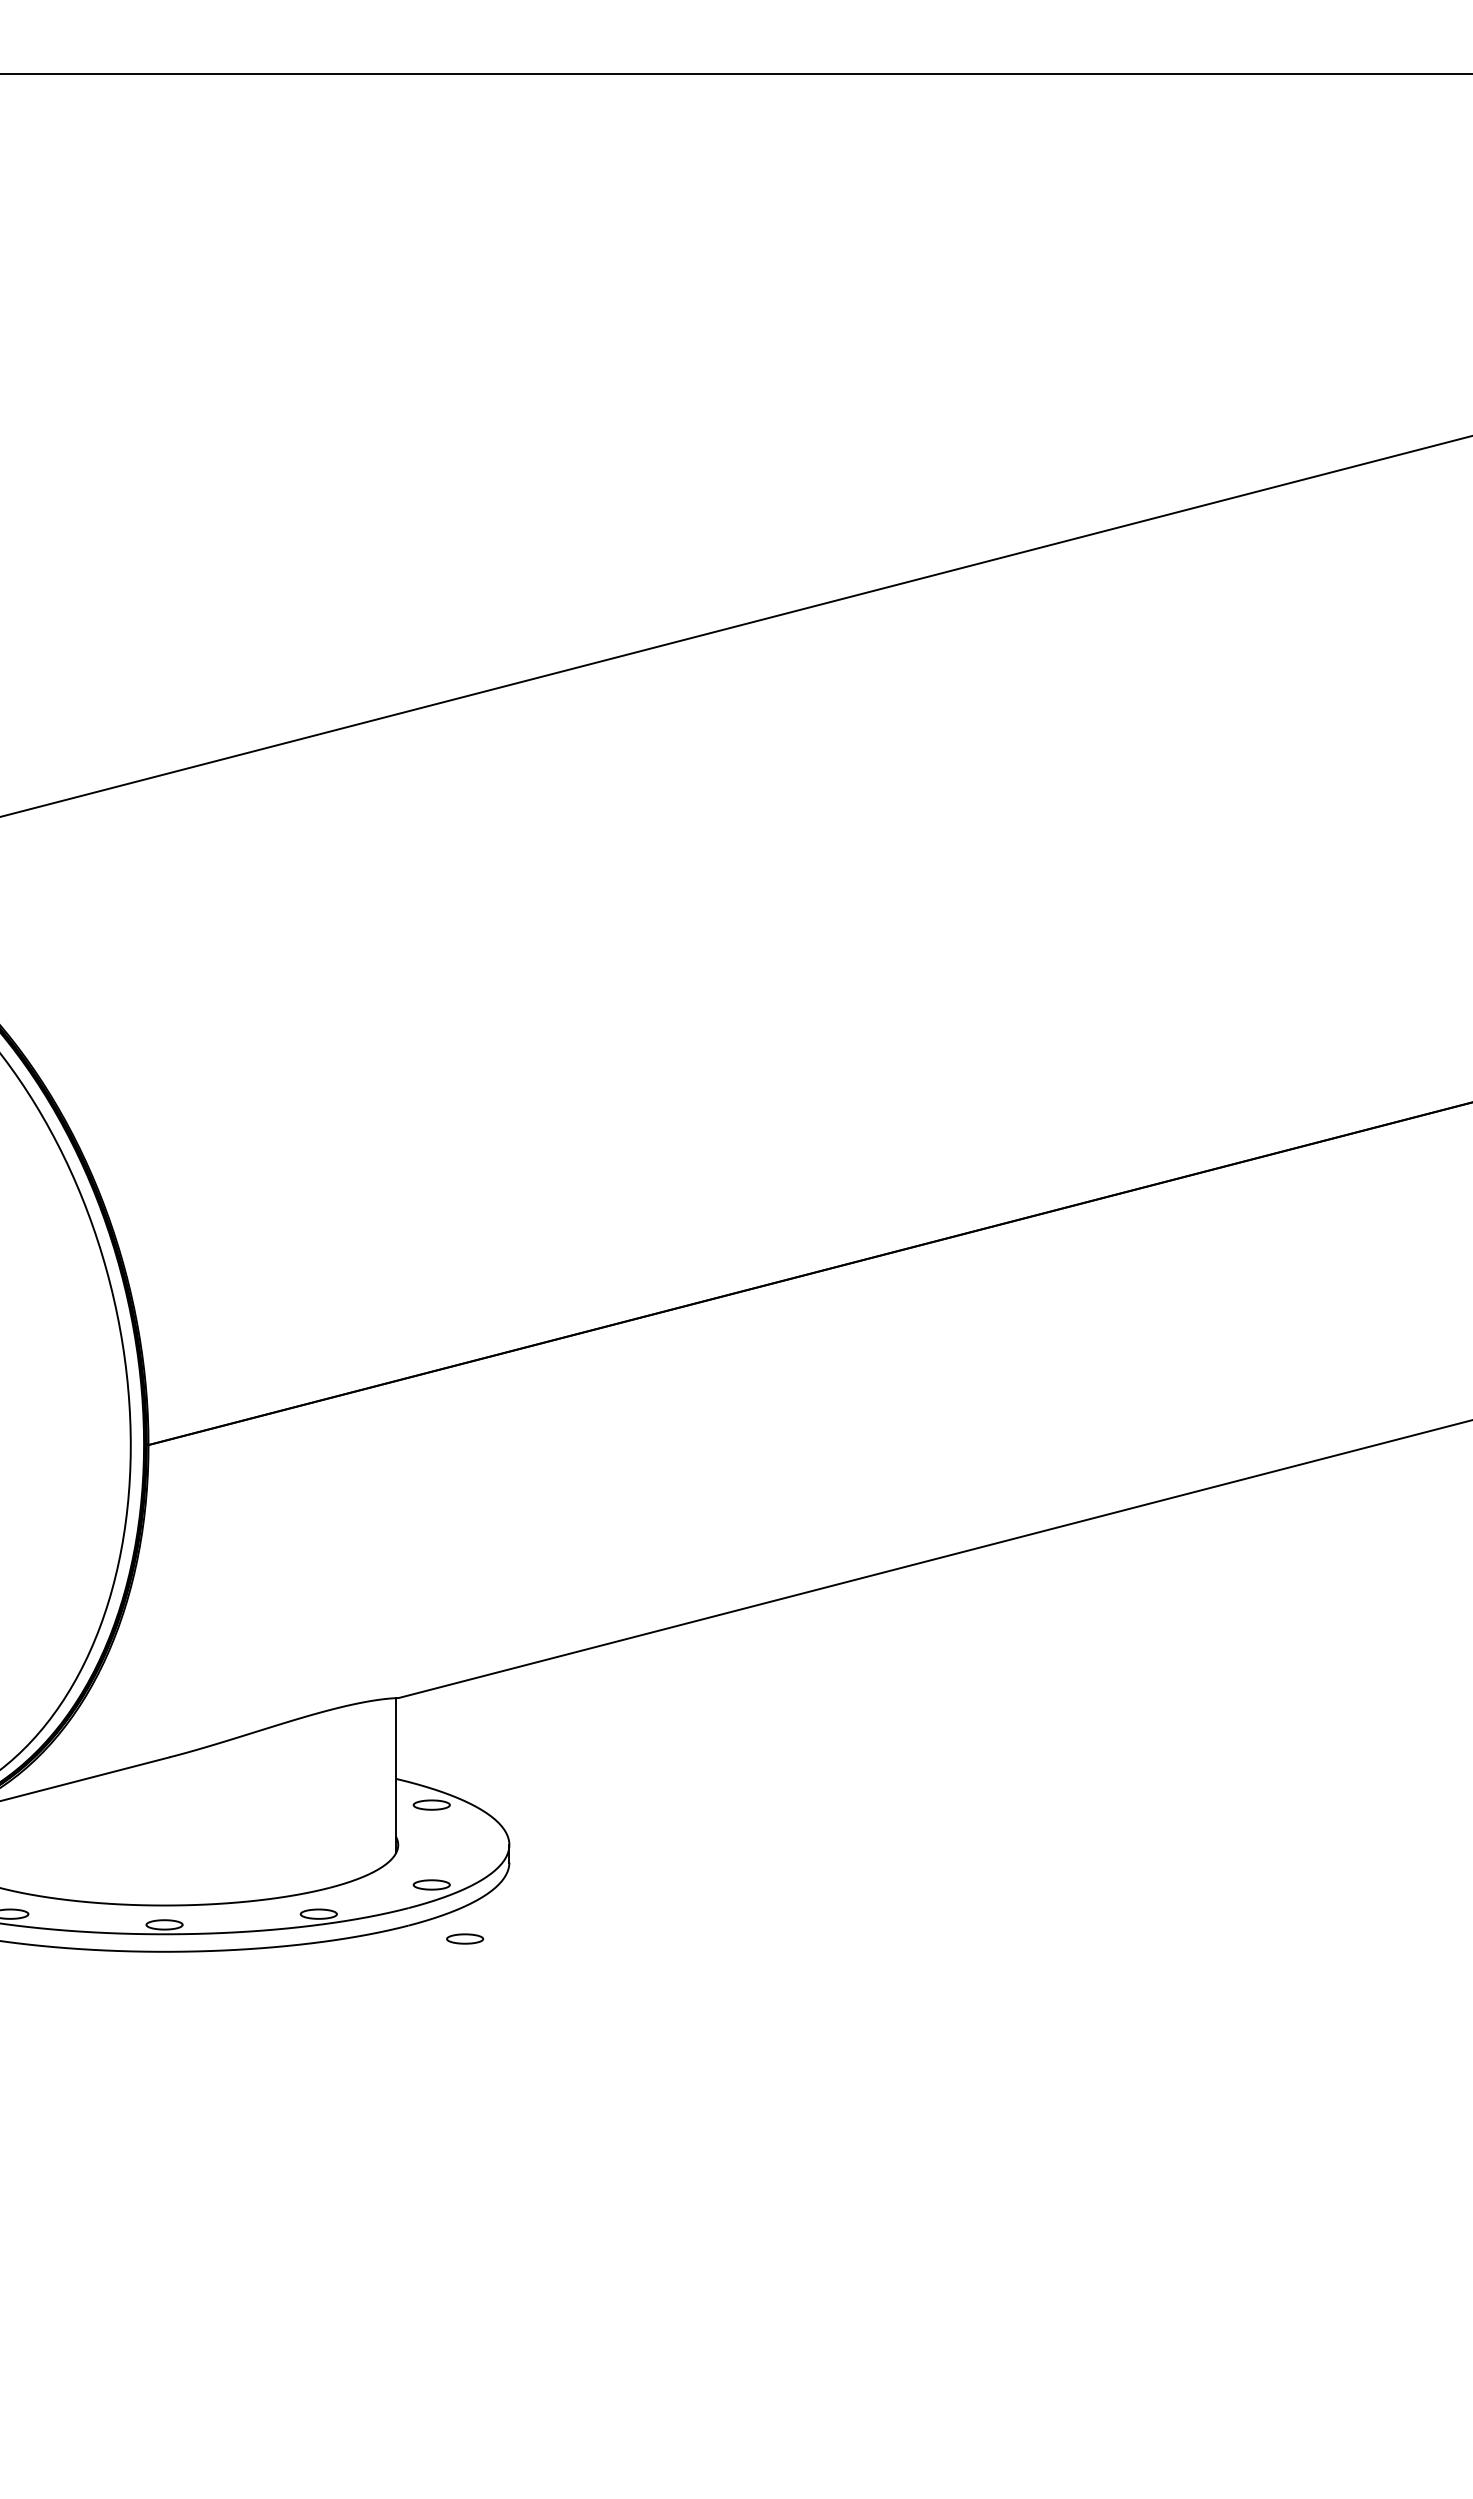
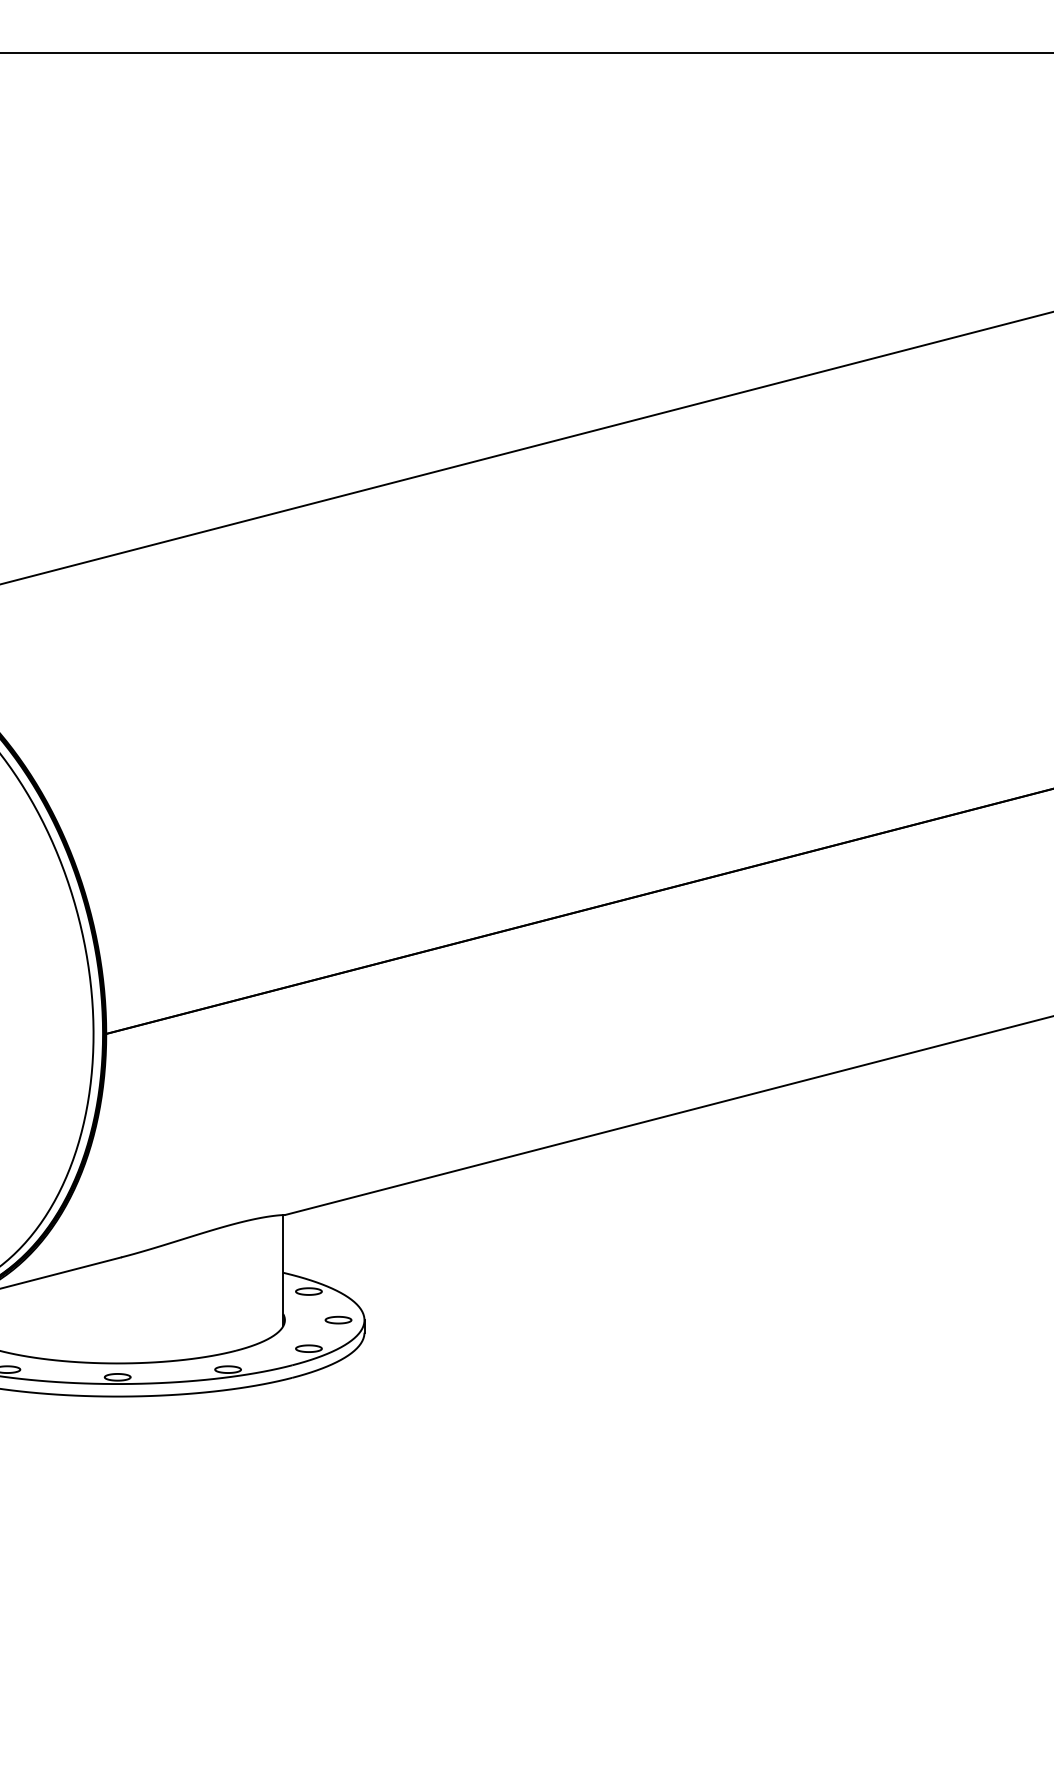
part: (465, 1938) -> (338, 1319), moved

